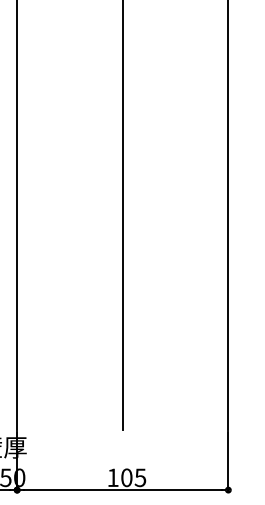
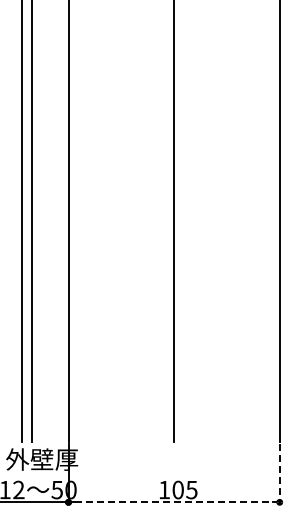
line: (228, 462) -> (279, 474), solid -> dashed
line: (123, 490) -> (174, 502), solid -> dashed

